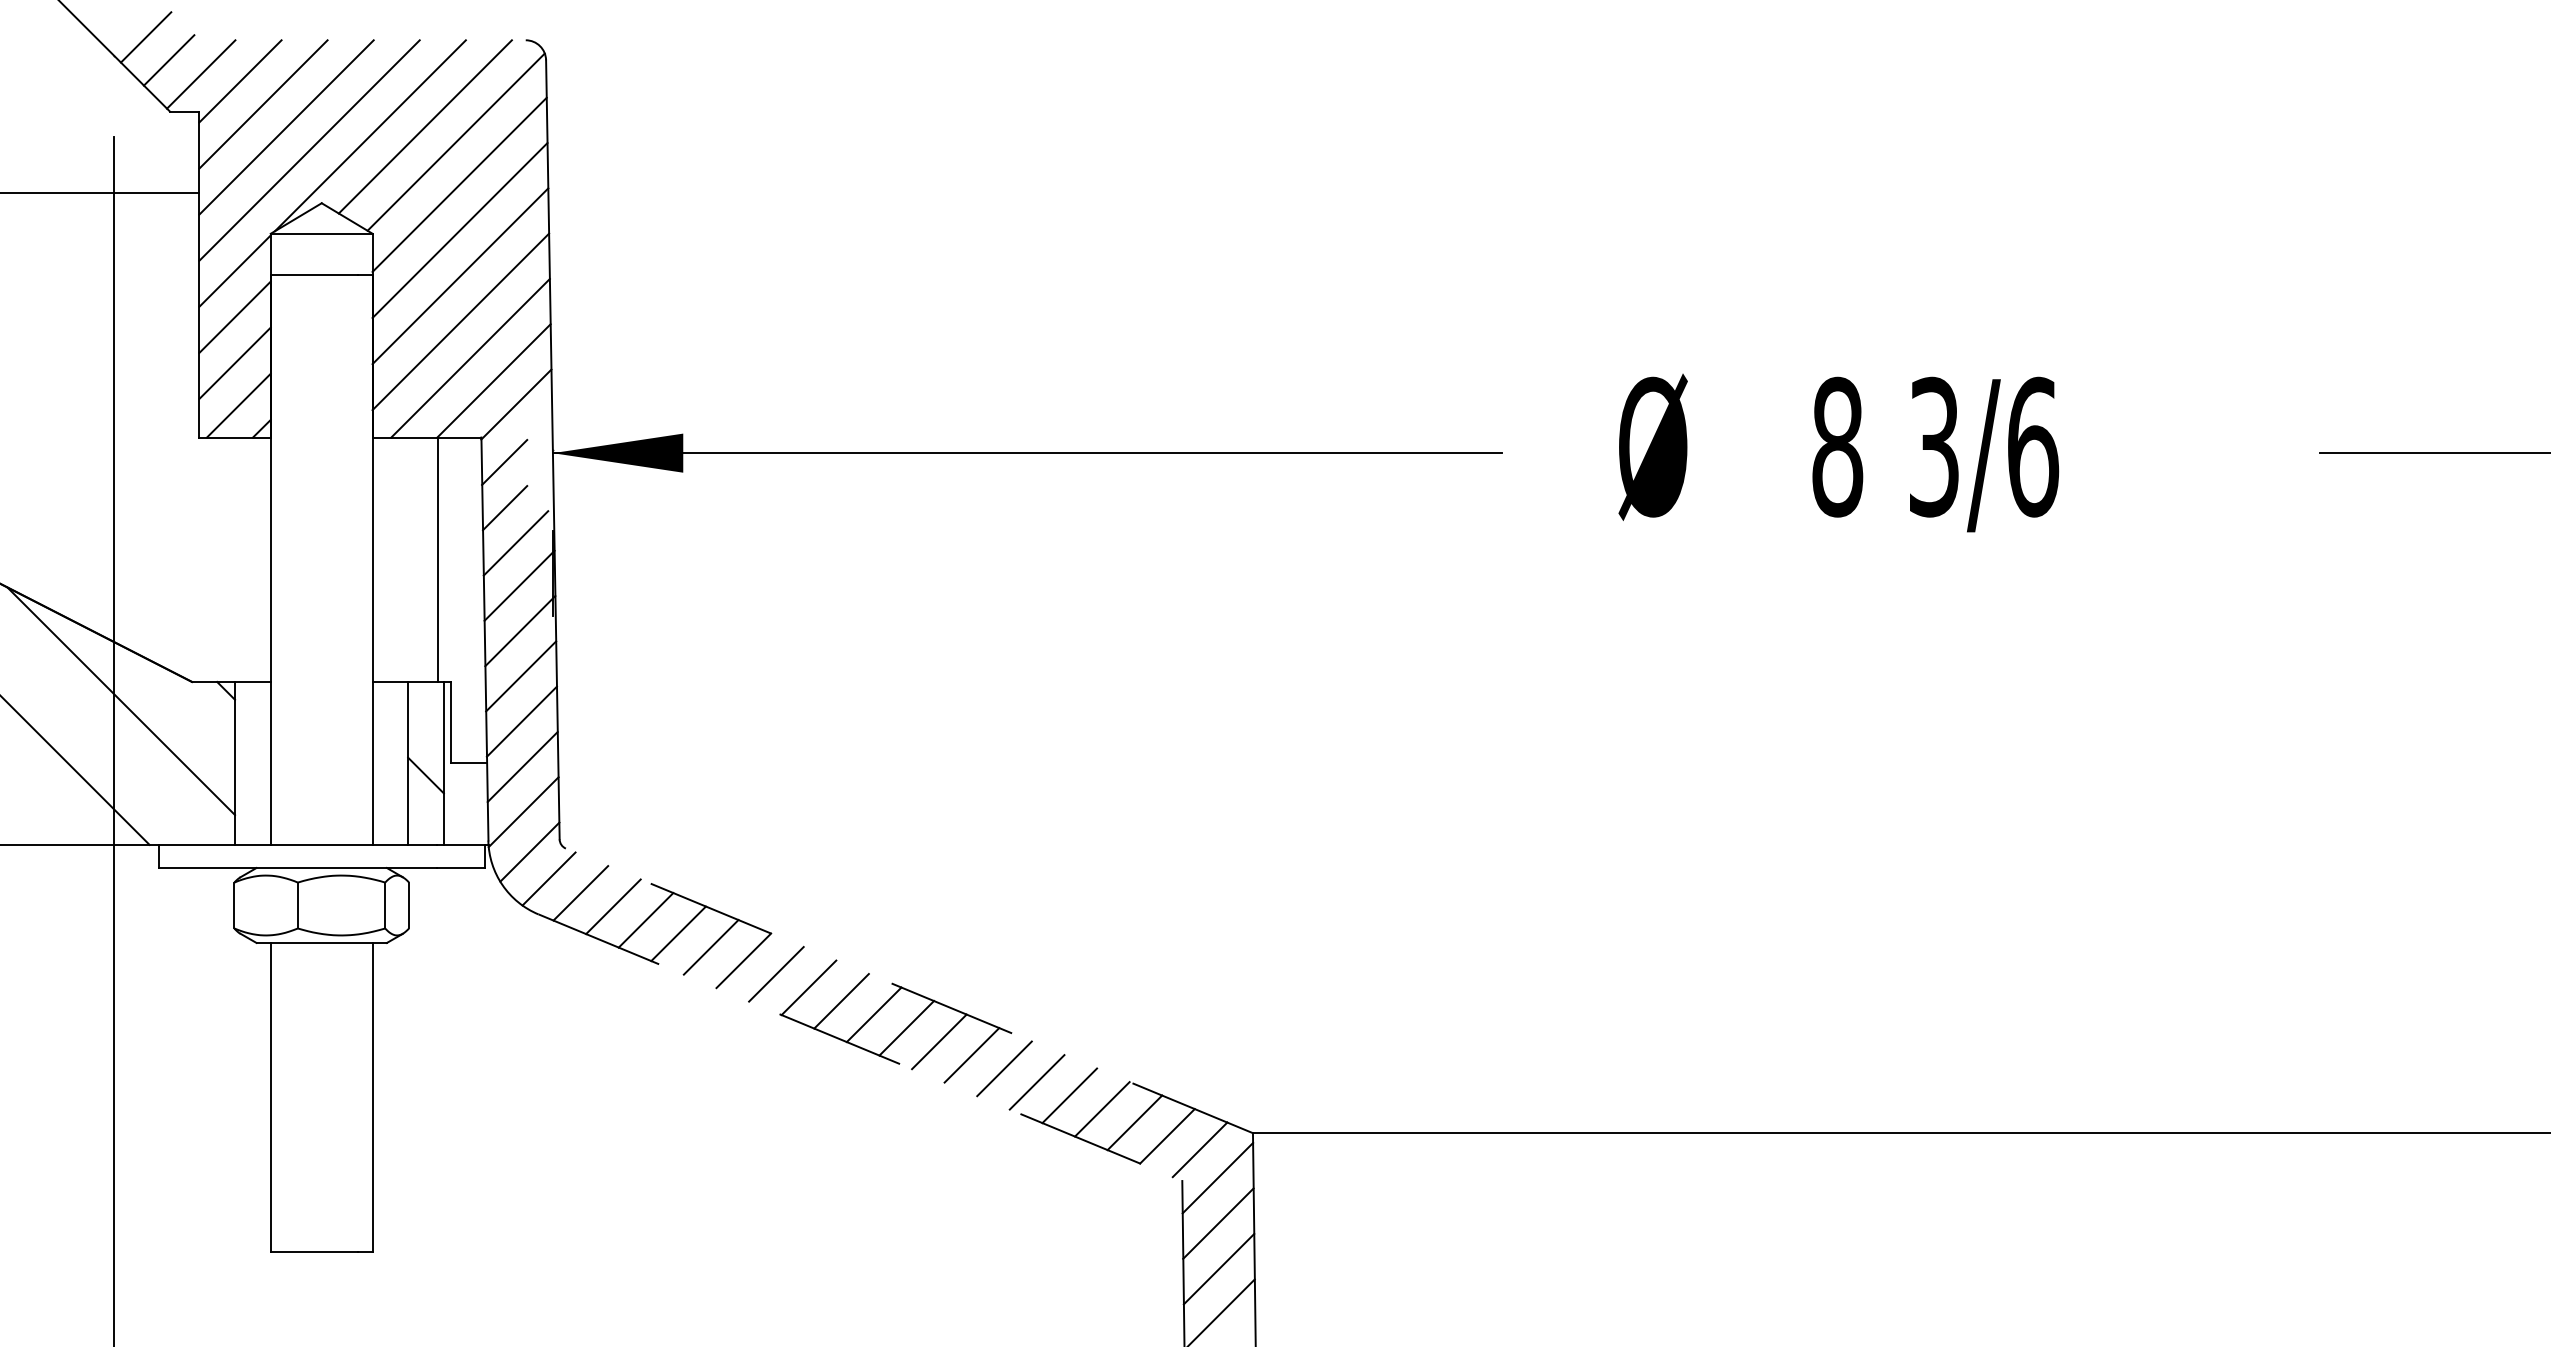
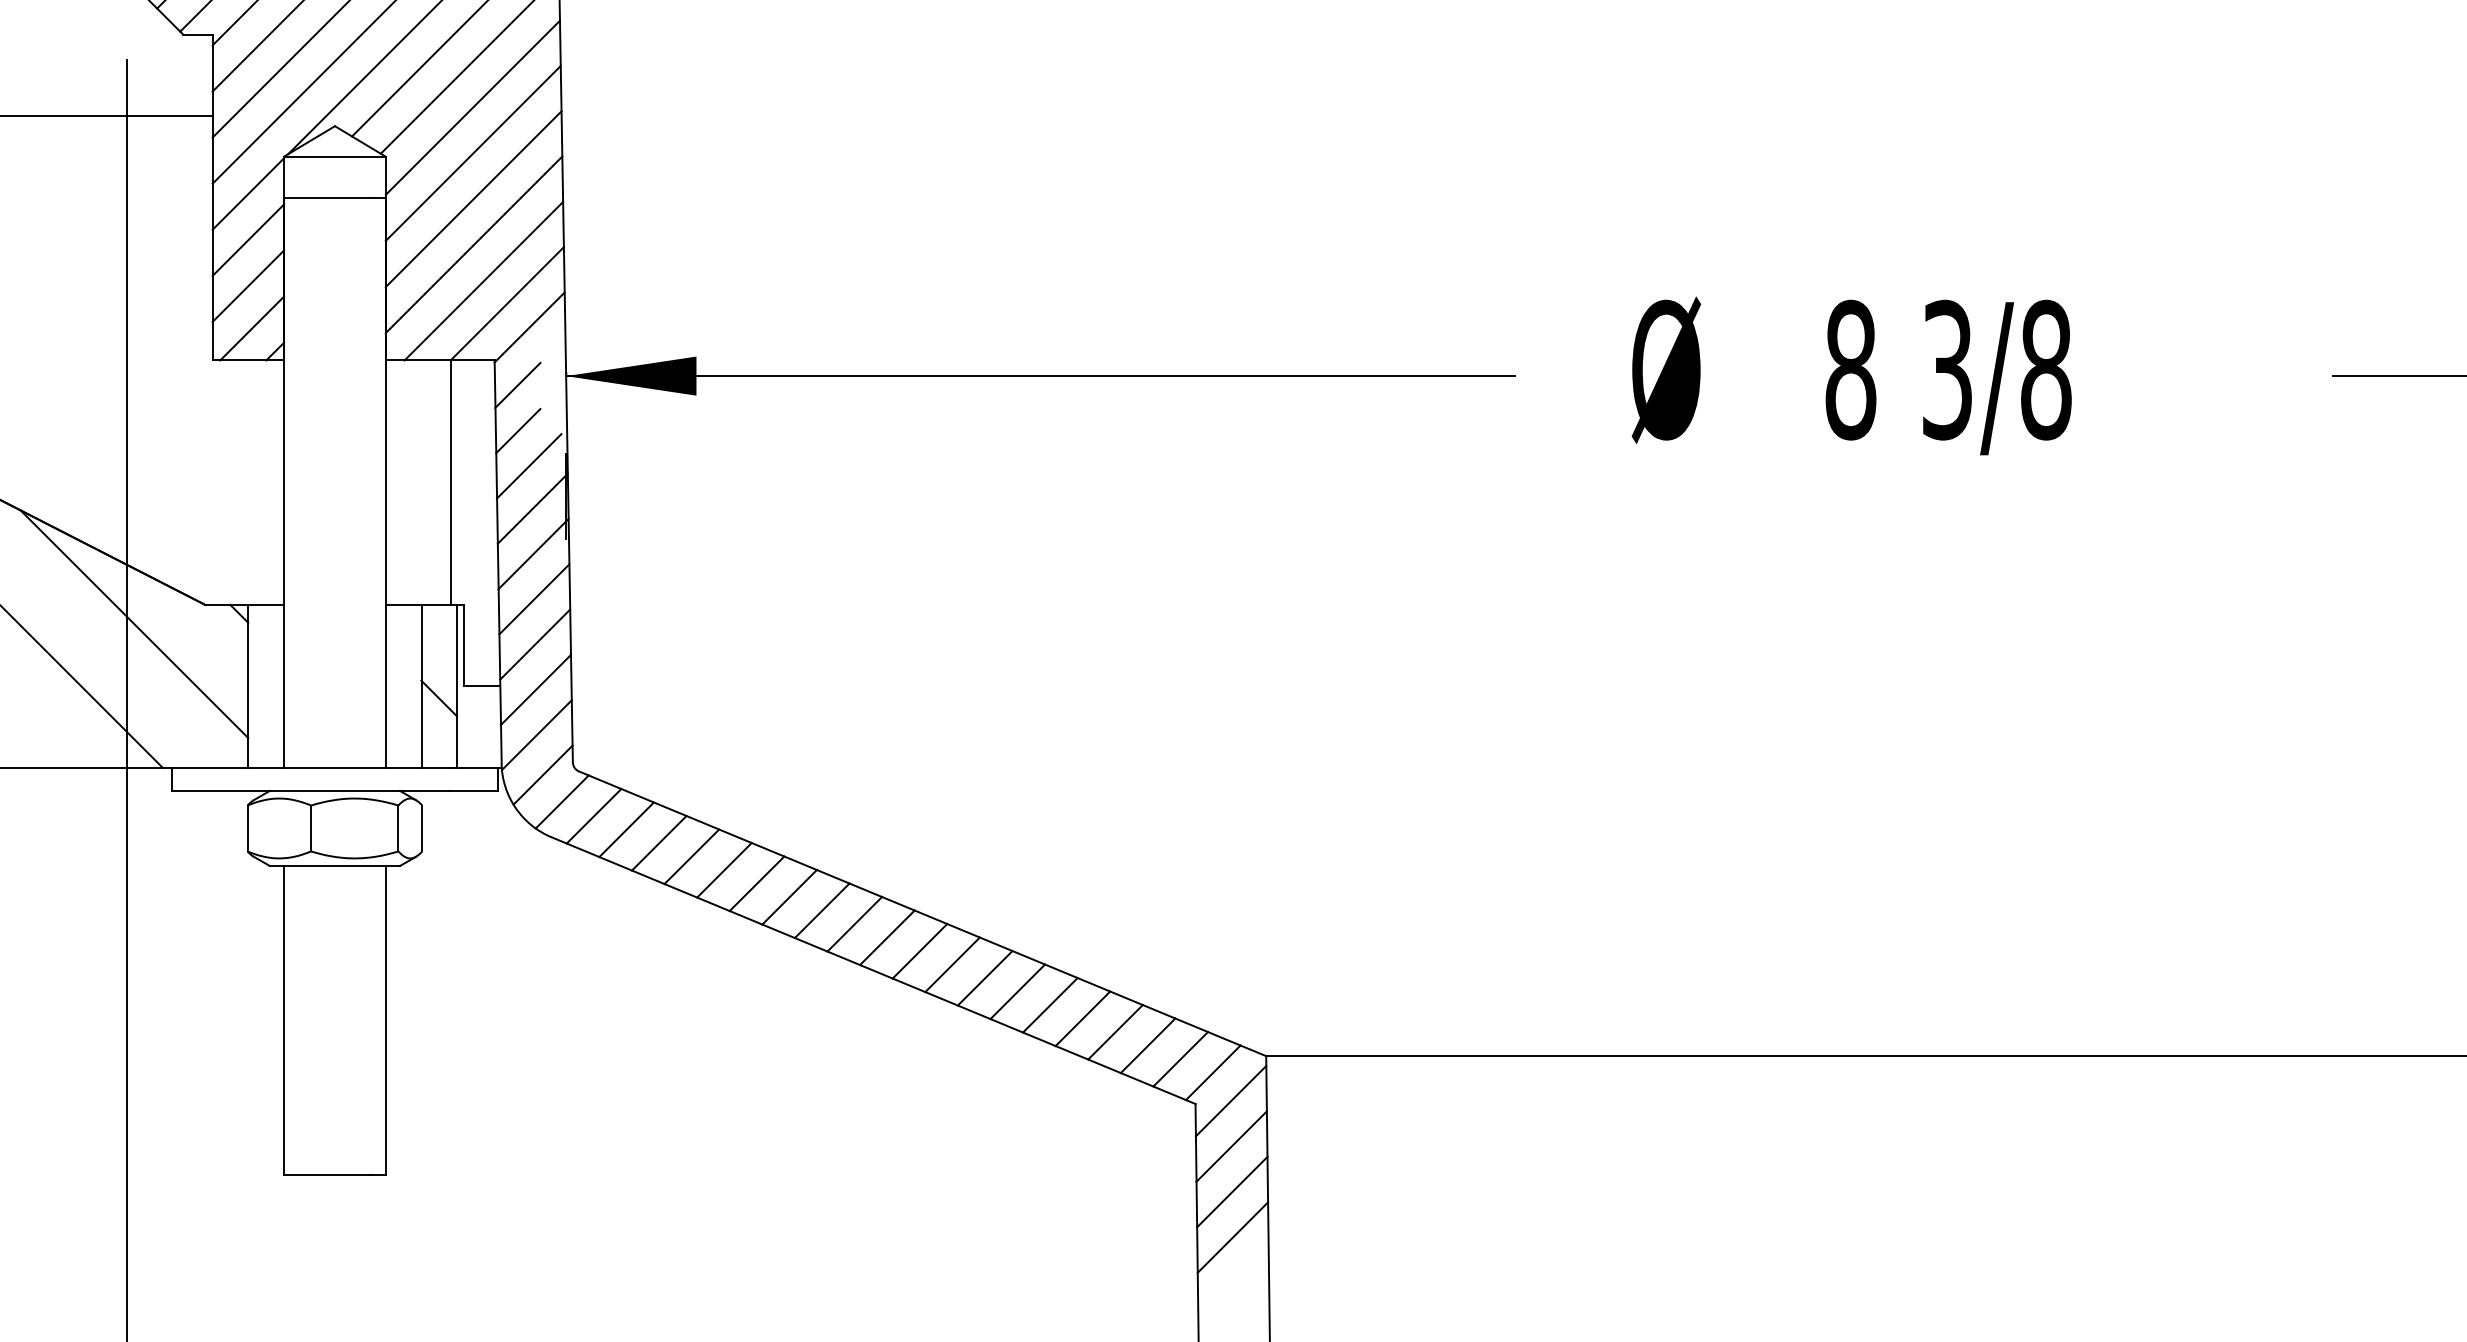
text: (2033, 446) -> (2046, 369), 3/6 -> 3/8
line: (909, 990) -> (922, 913), dashed -> solid
line: (860, 1047) -> (873, 970), dashed -> solid

